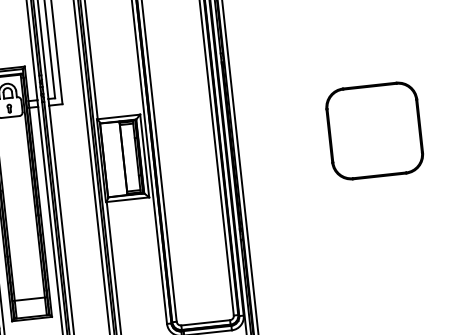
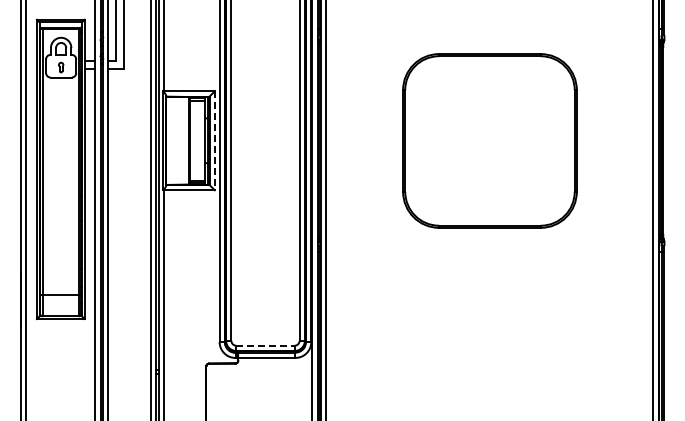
part: (374, 130) -> (489, 140), size x1.6
line: (144, 156) -> (214, 141), solid -> dashed
line: (205, 322) -> (265, 345), solid -> dashed

